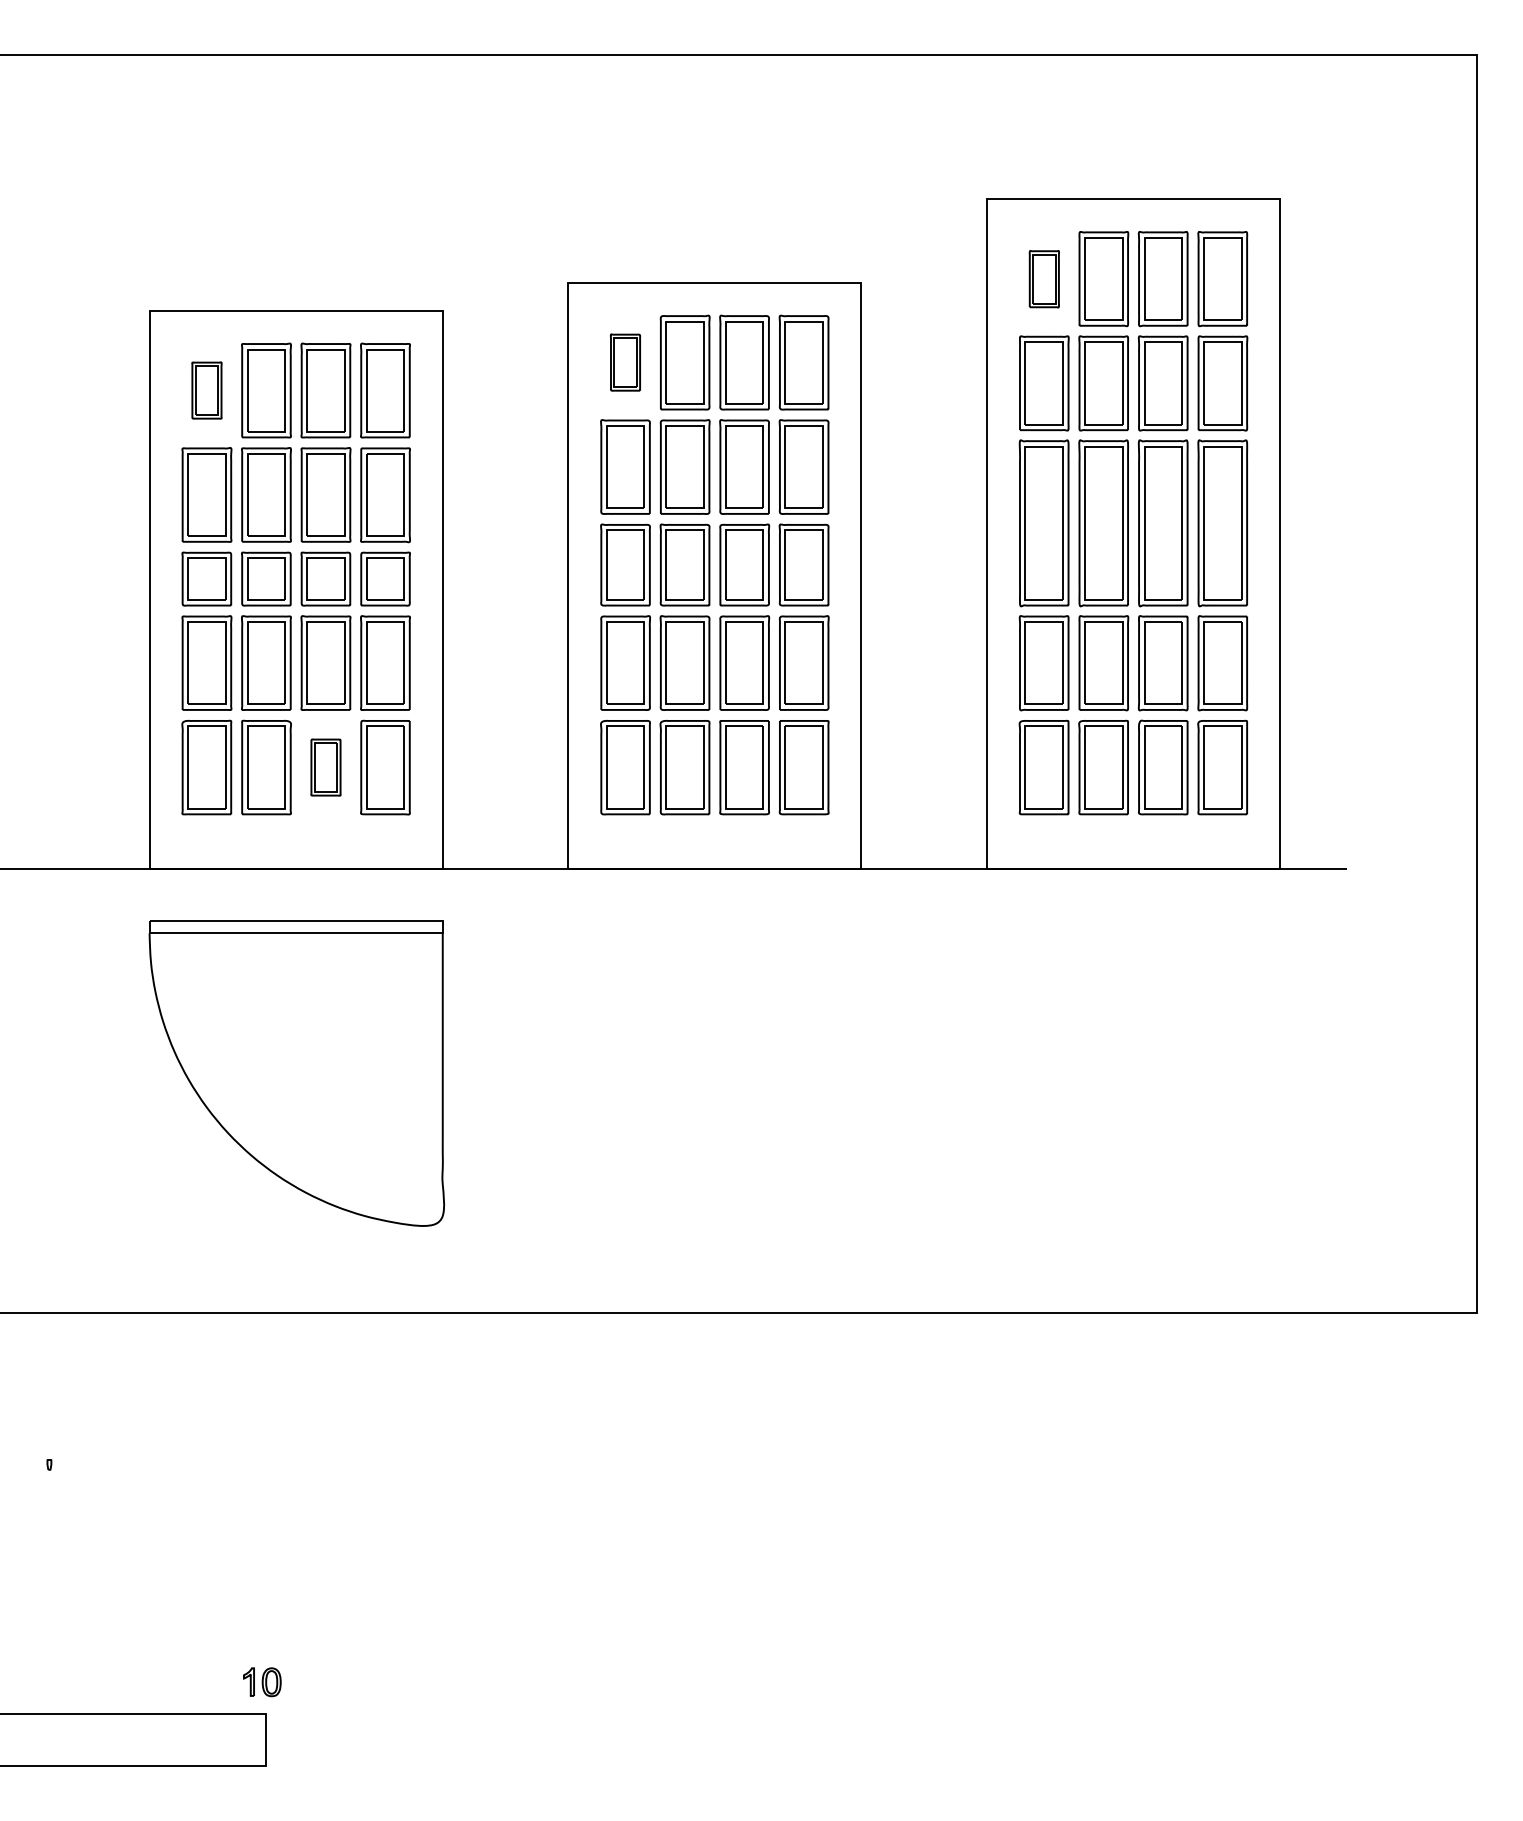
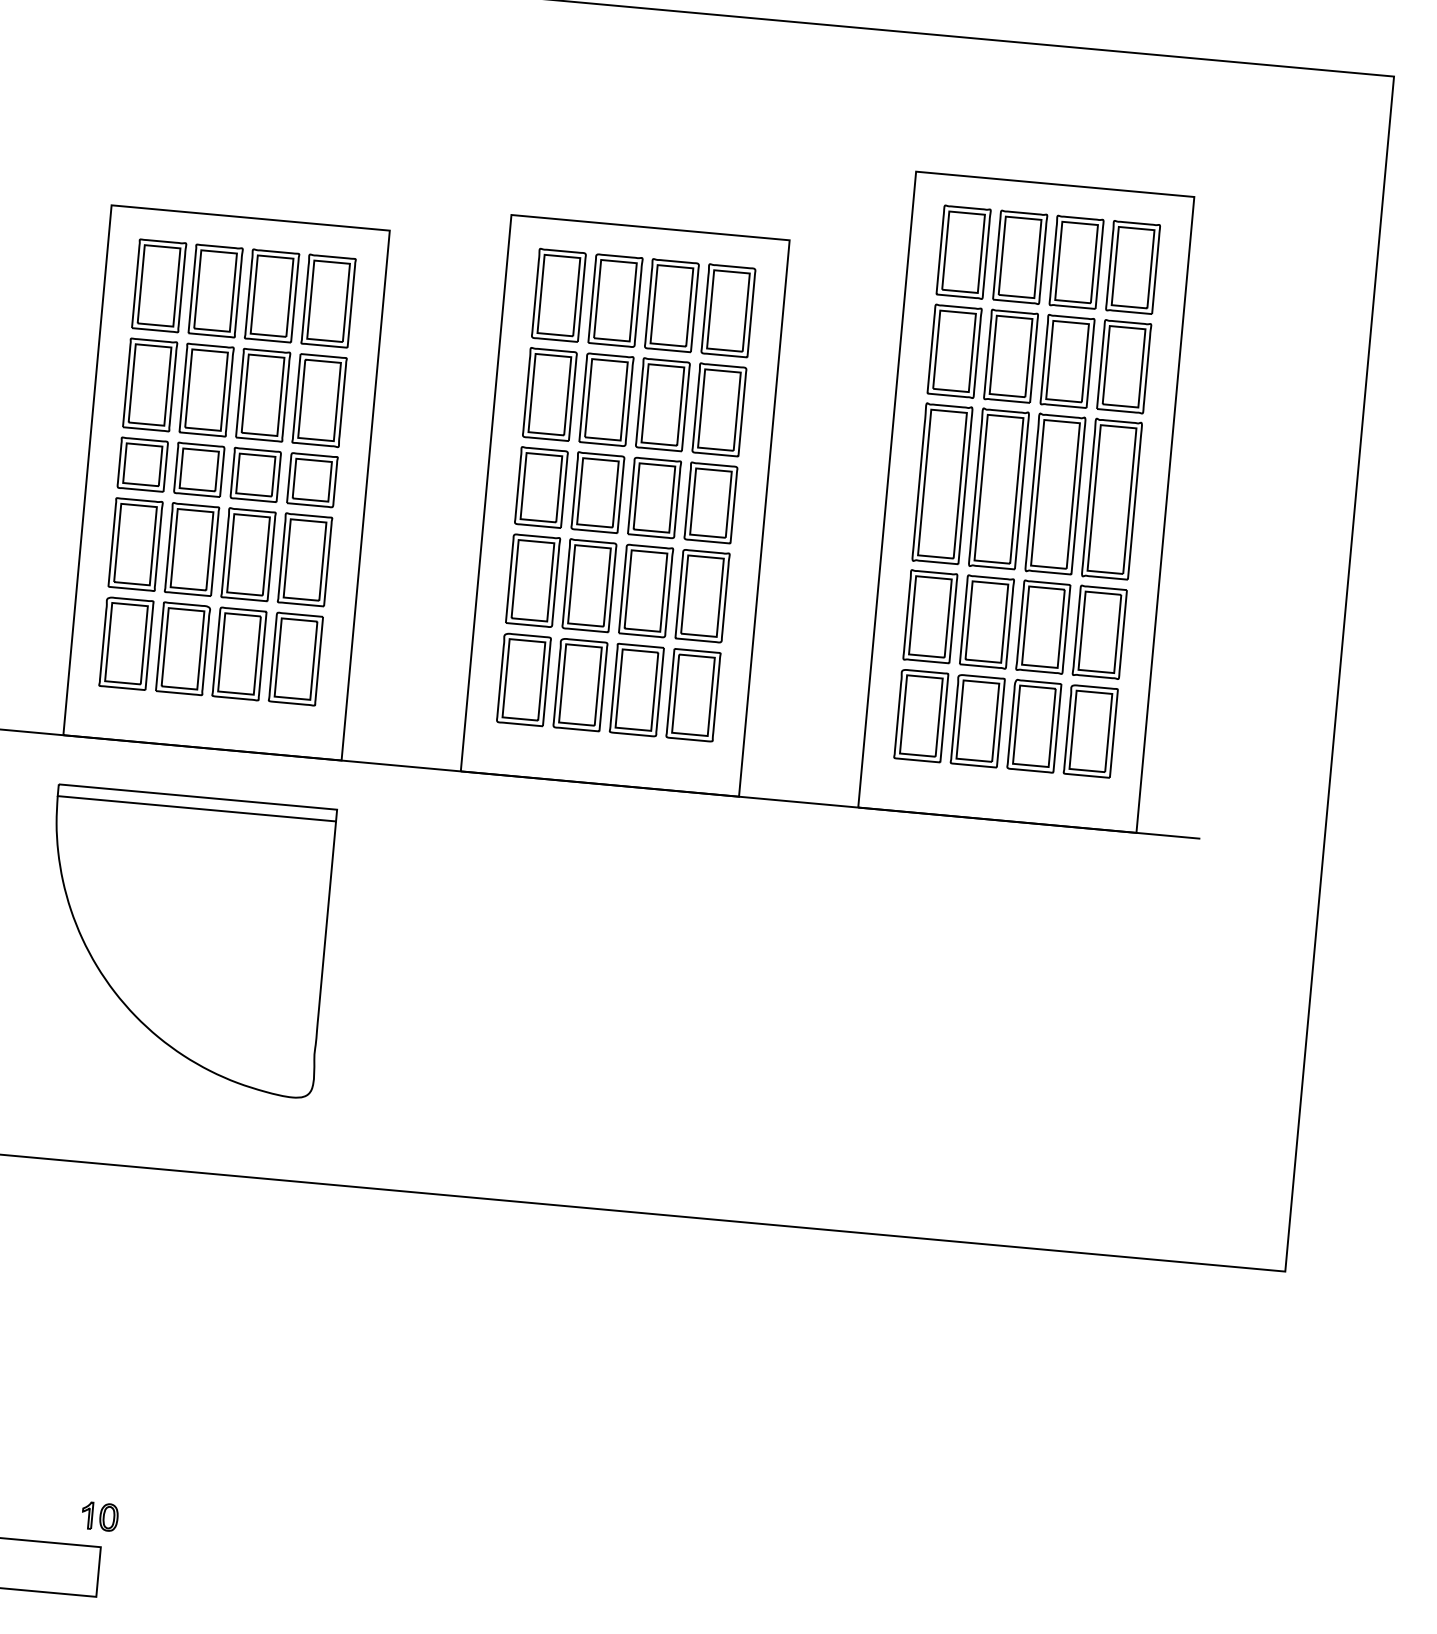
part: (1044, 279) -> (963, 252), size x1.67
part: (625, 362) -> (558, 295), size x1.67
part: (206, 390) -> (158, 285), size x1.67
part: (325, 767) -> (239, 653), size x1.67

